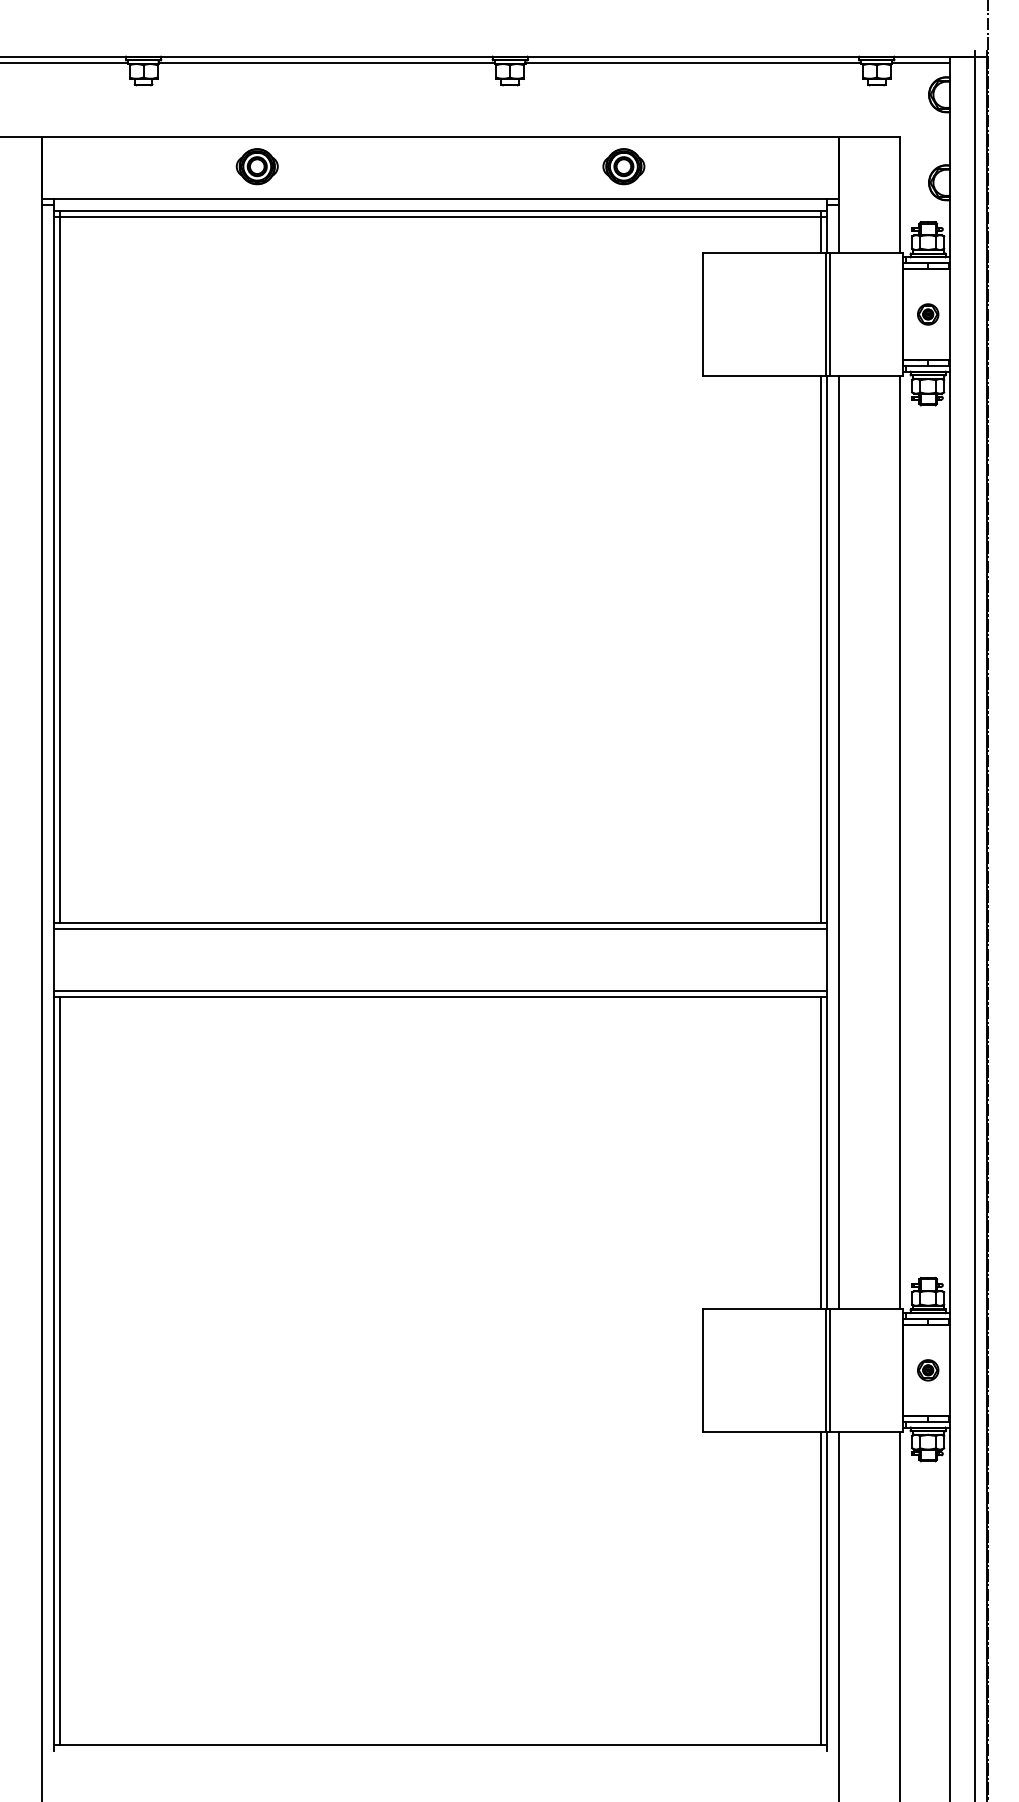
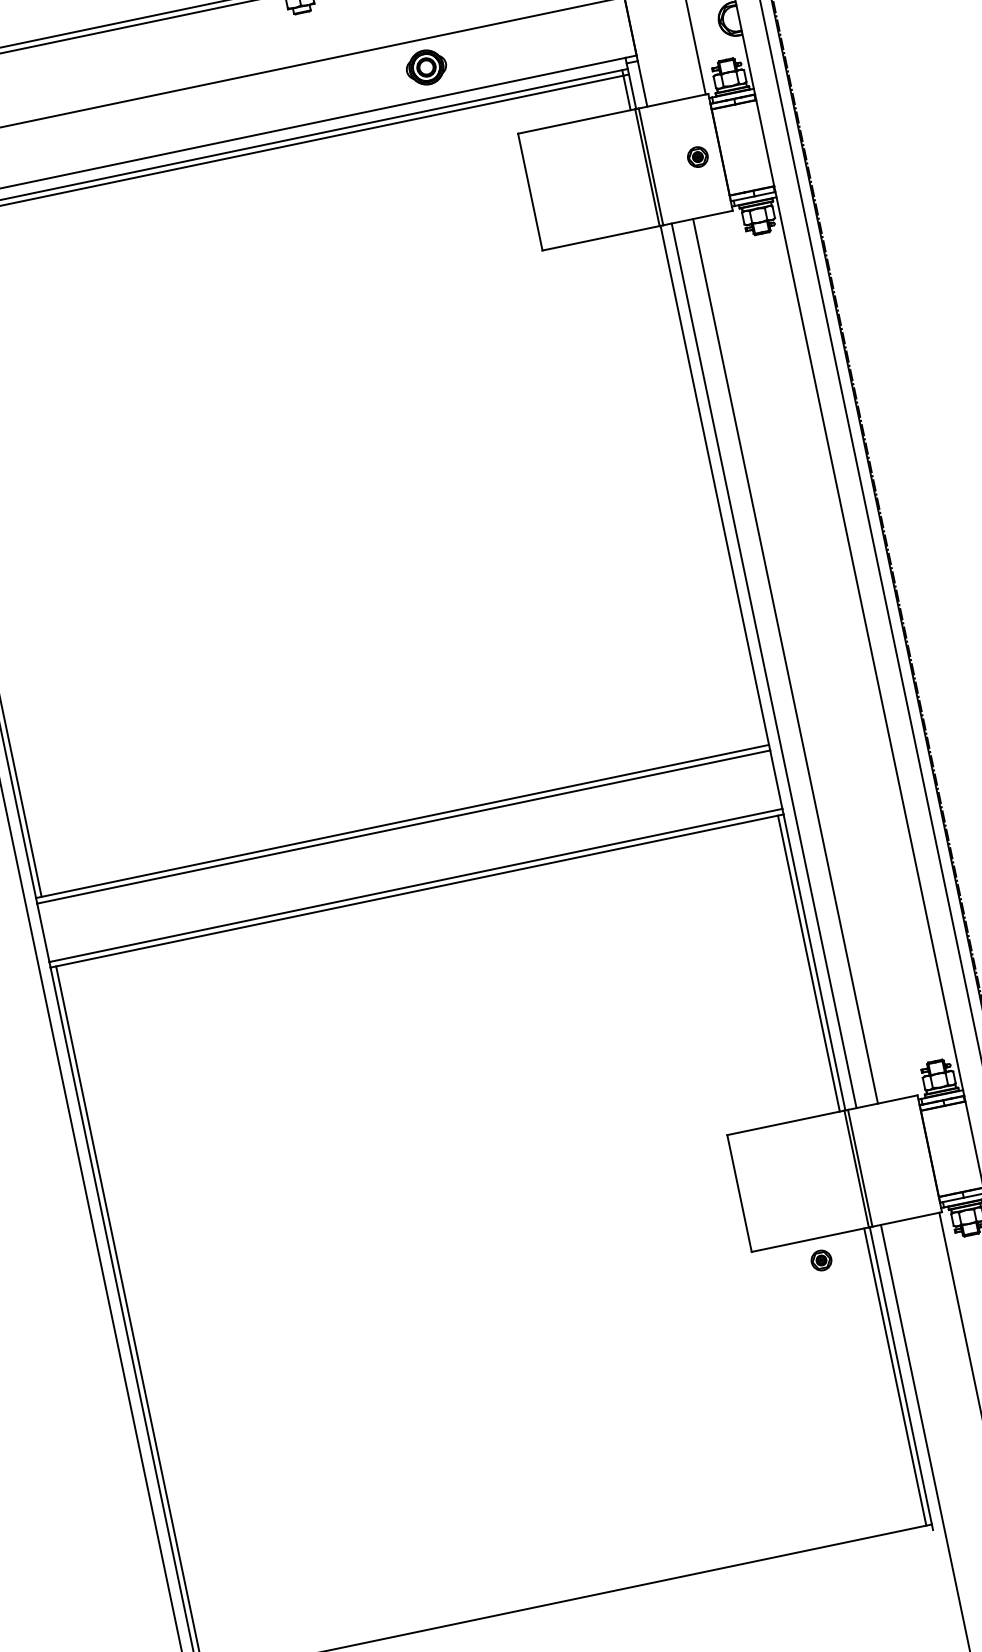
part: (256, 166) -> (77, 140), removed
part: (928, 314) -> (698, 157), moved
line: (821, 649) -> (709, 486), removed
line: (900, 842) -> (785, 661), moved
part: (928, 1370) -> (821, 1260), moved

